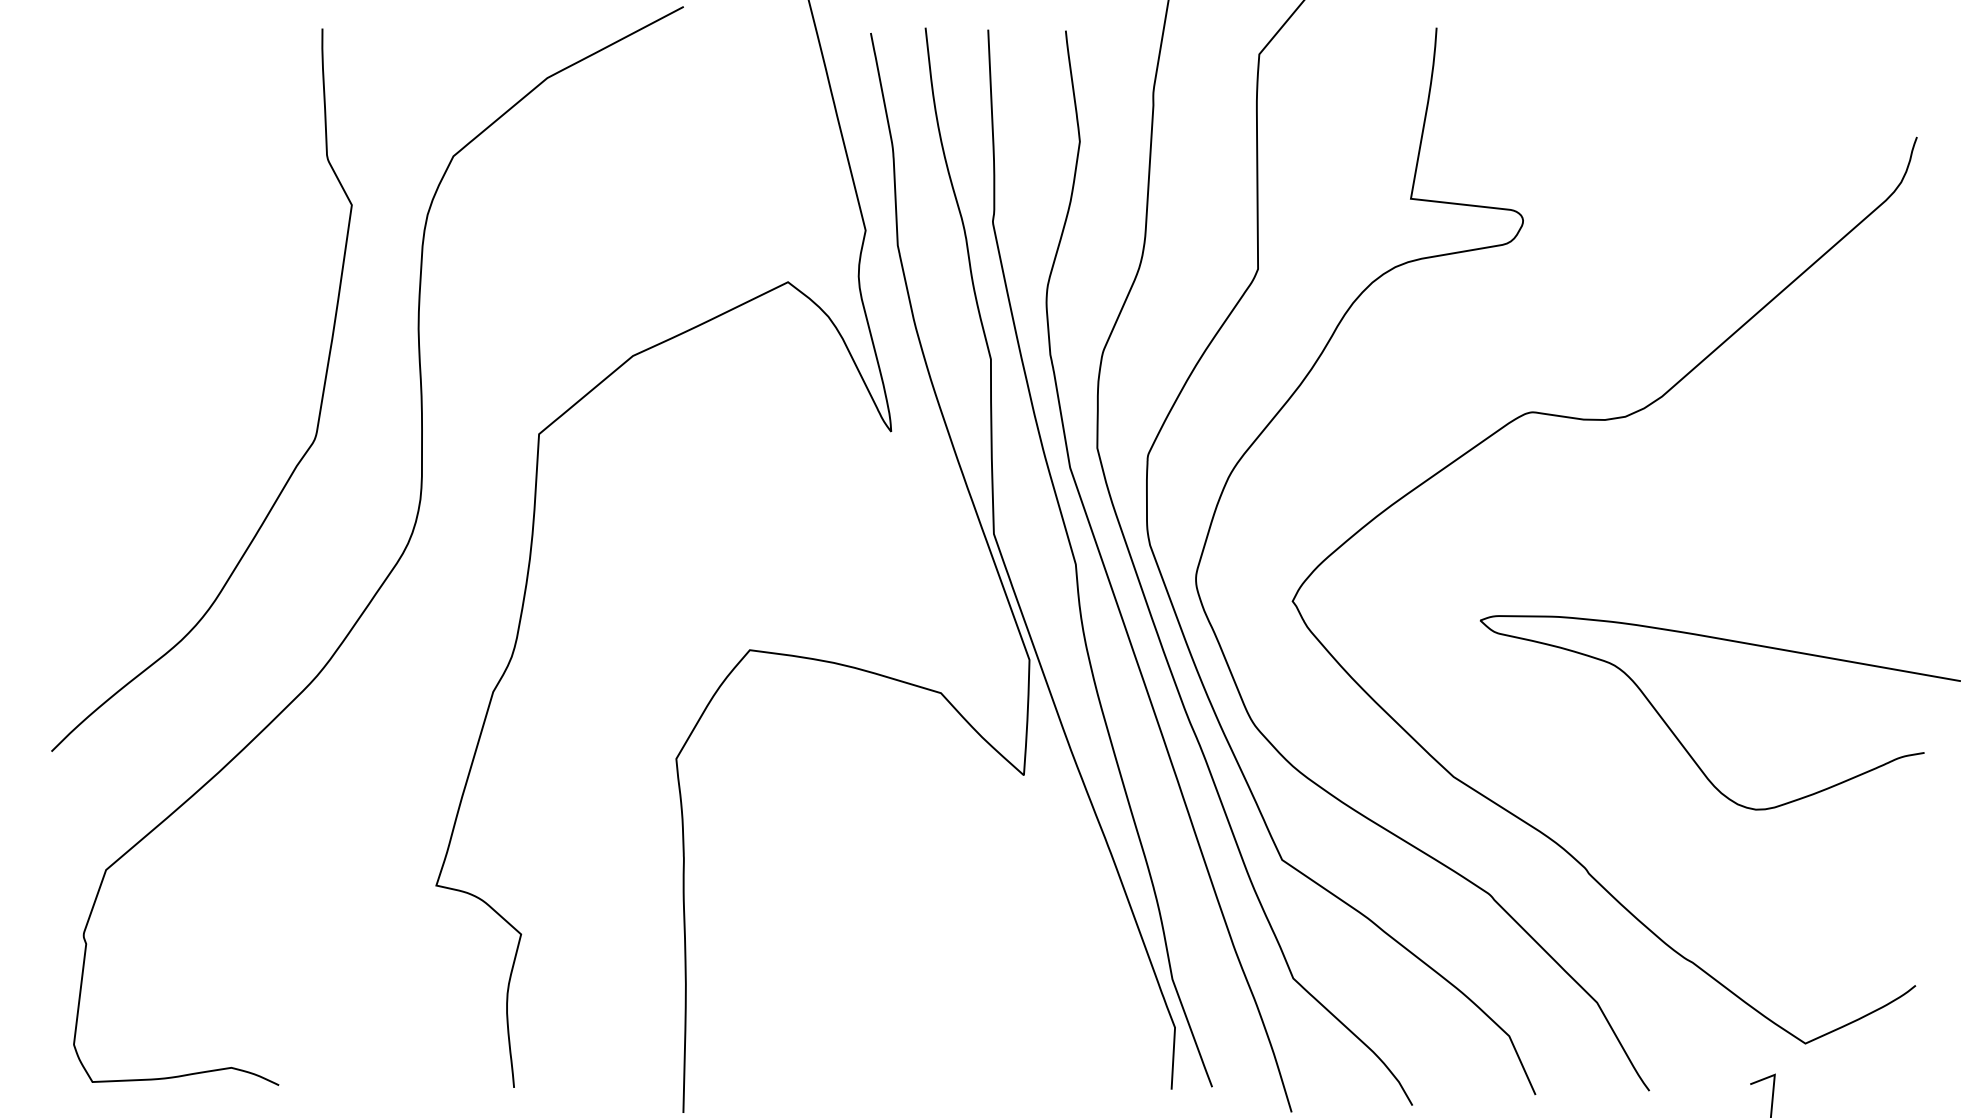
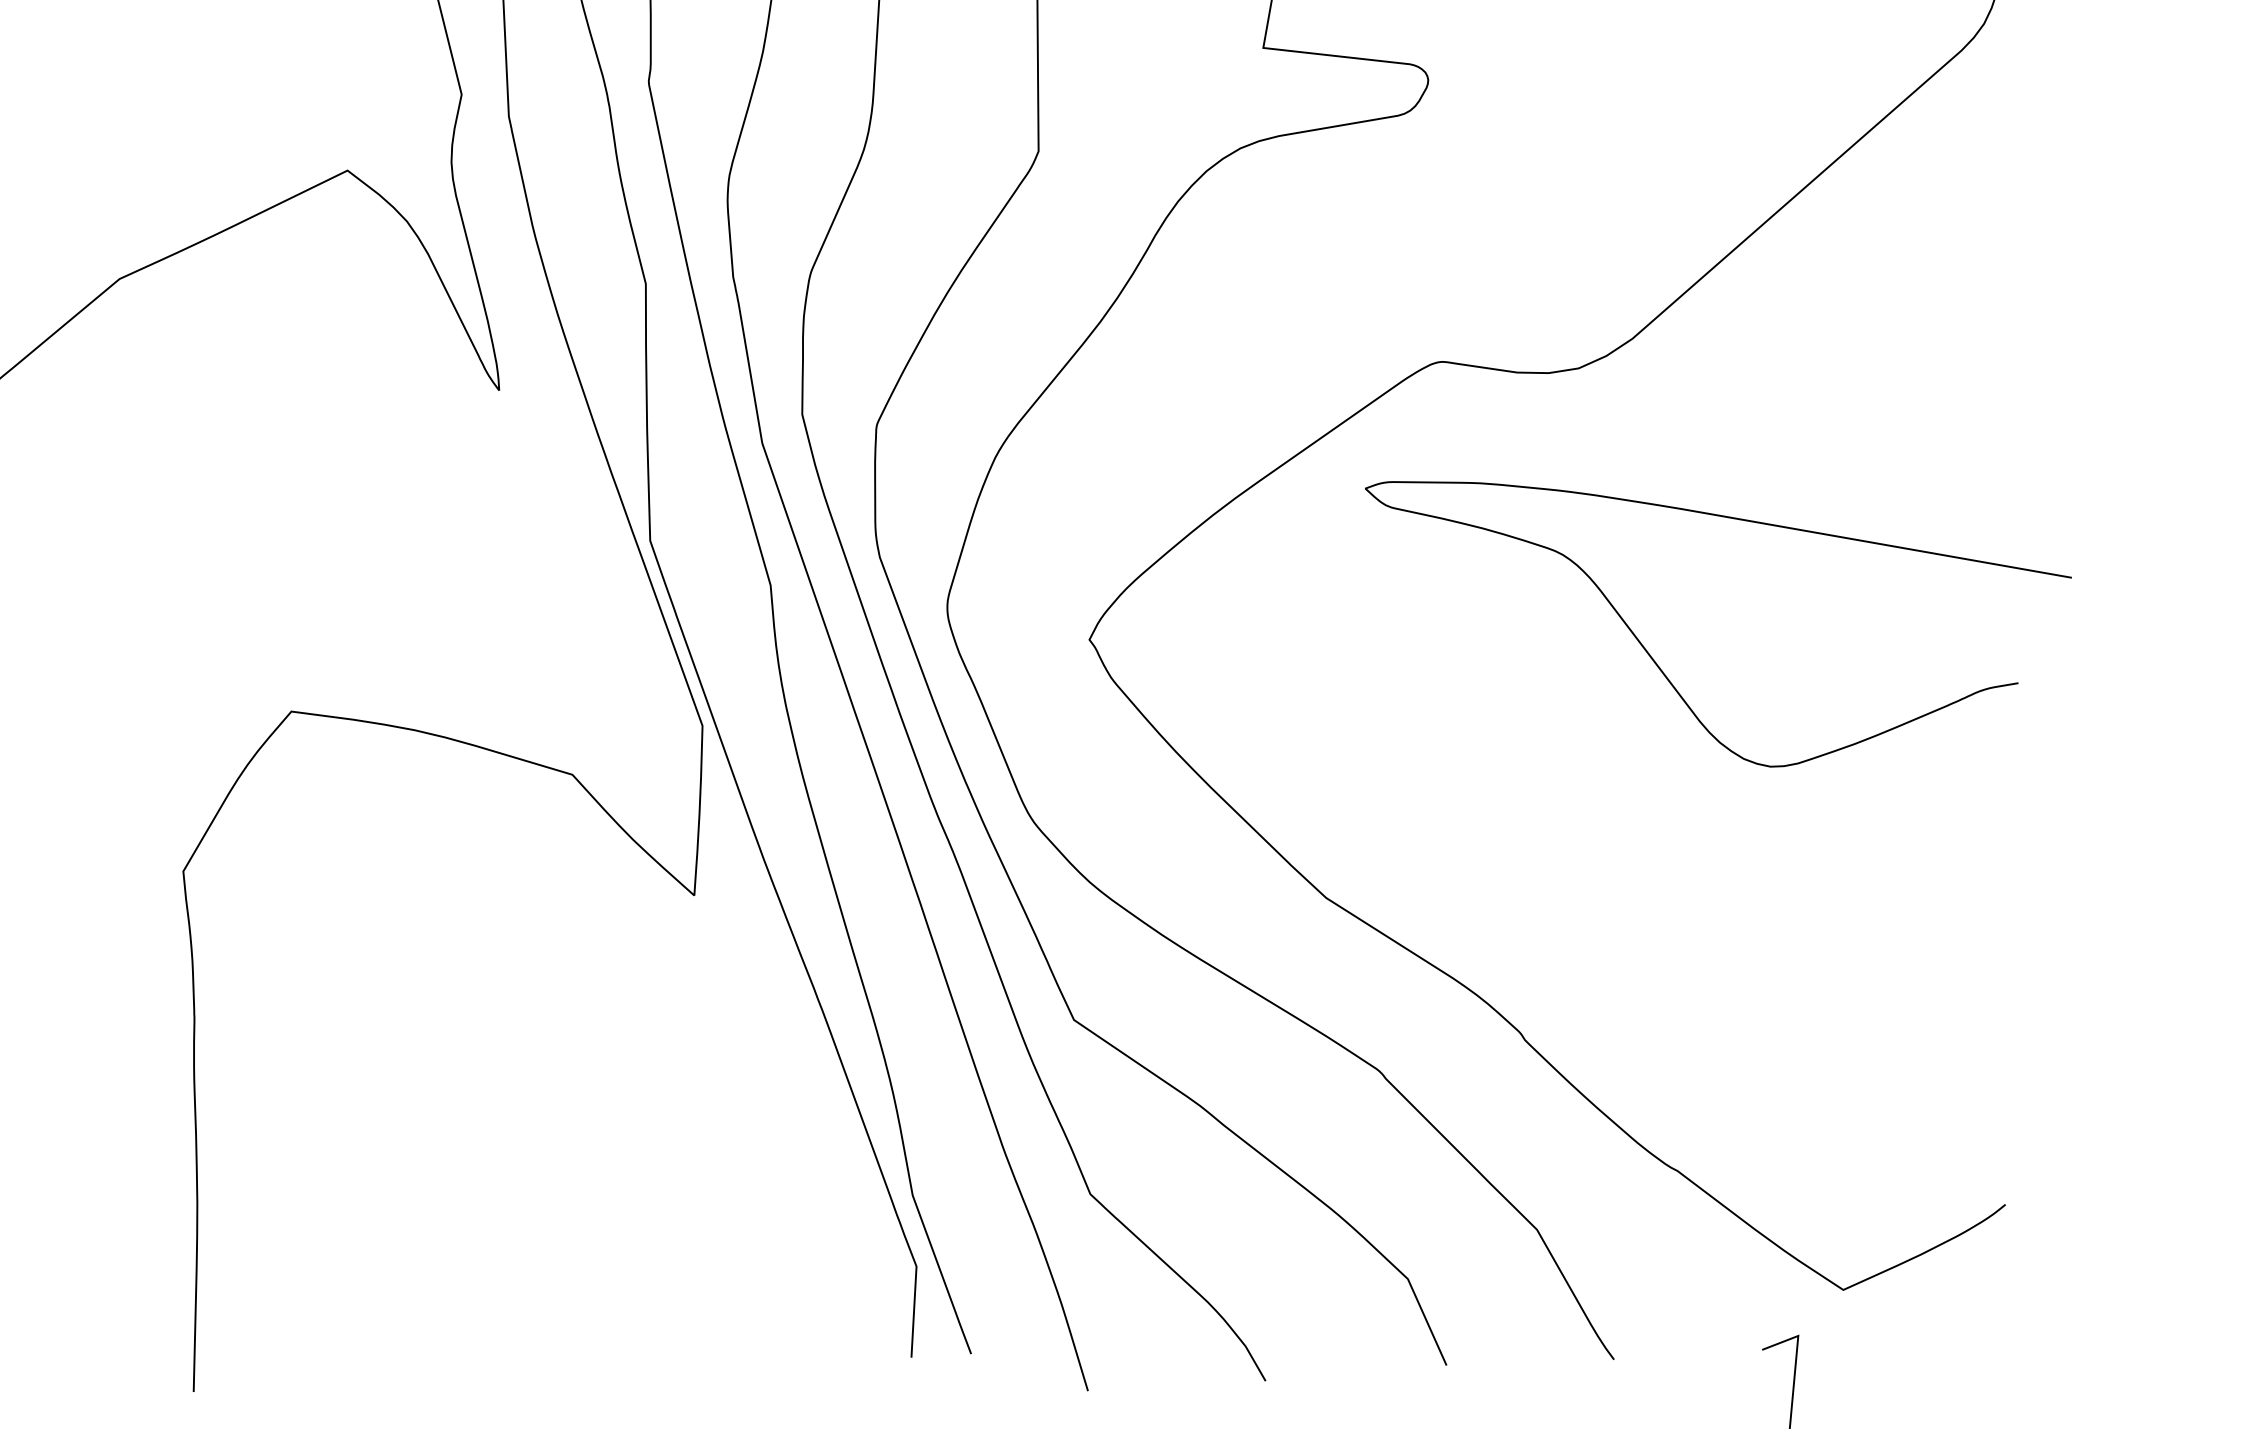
curve: (1682, 743) -> (1662, 669), moved

